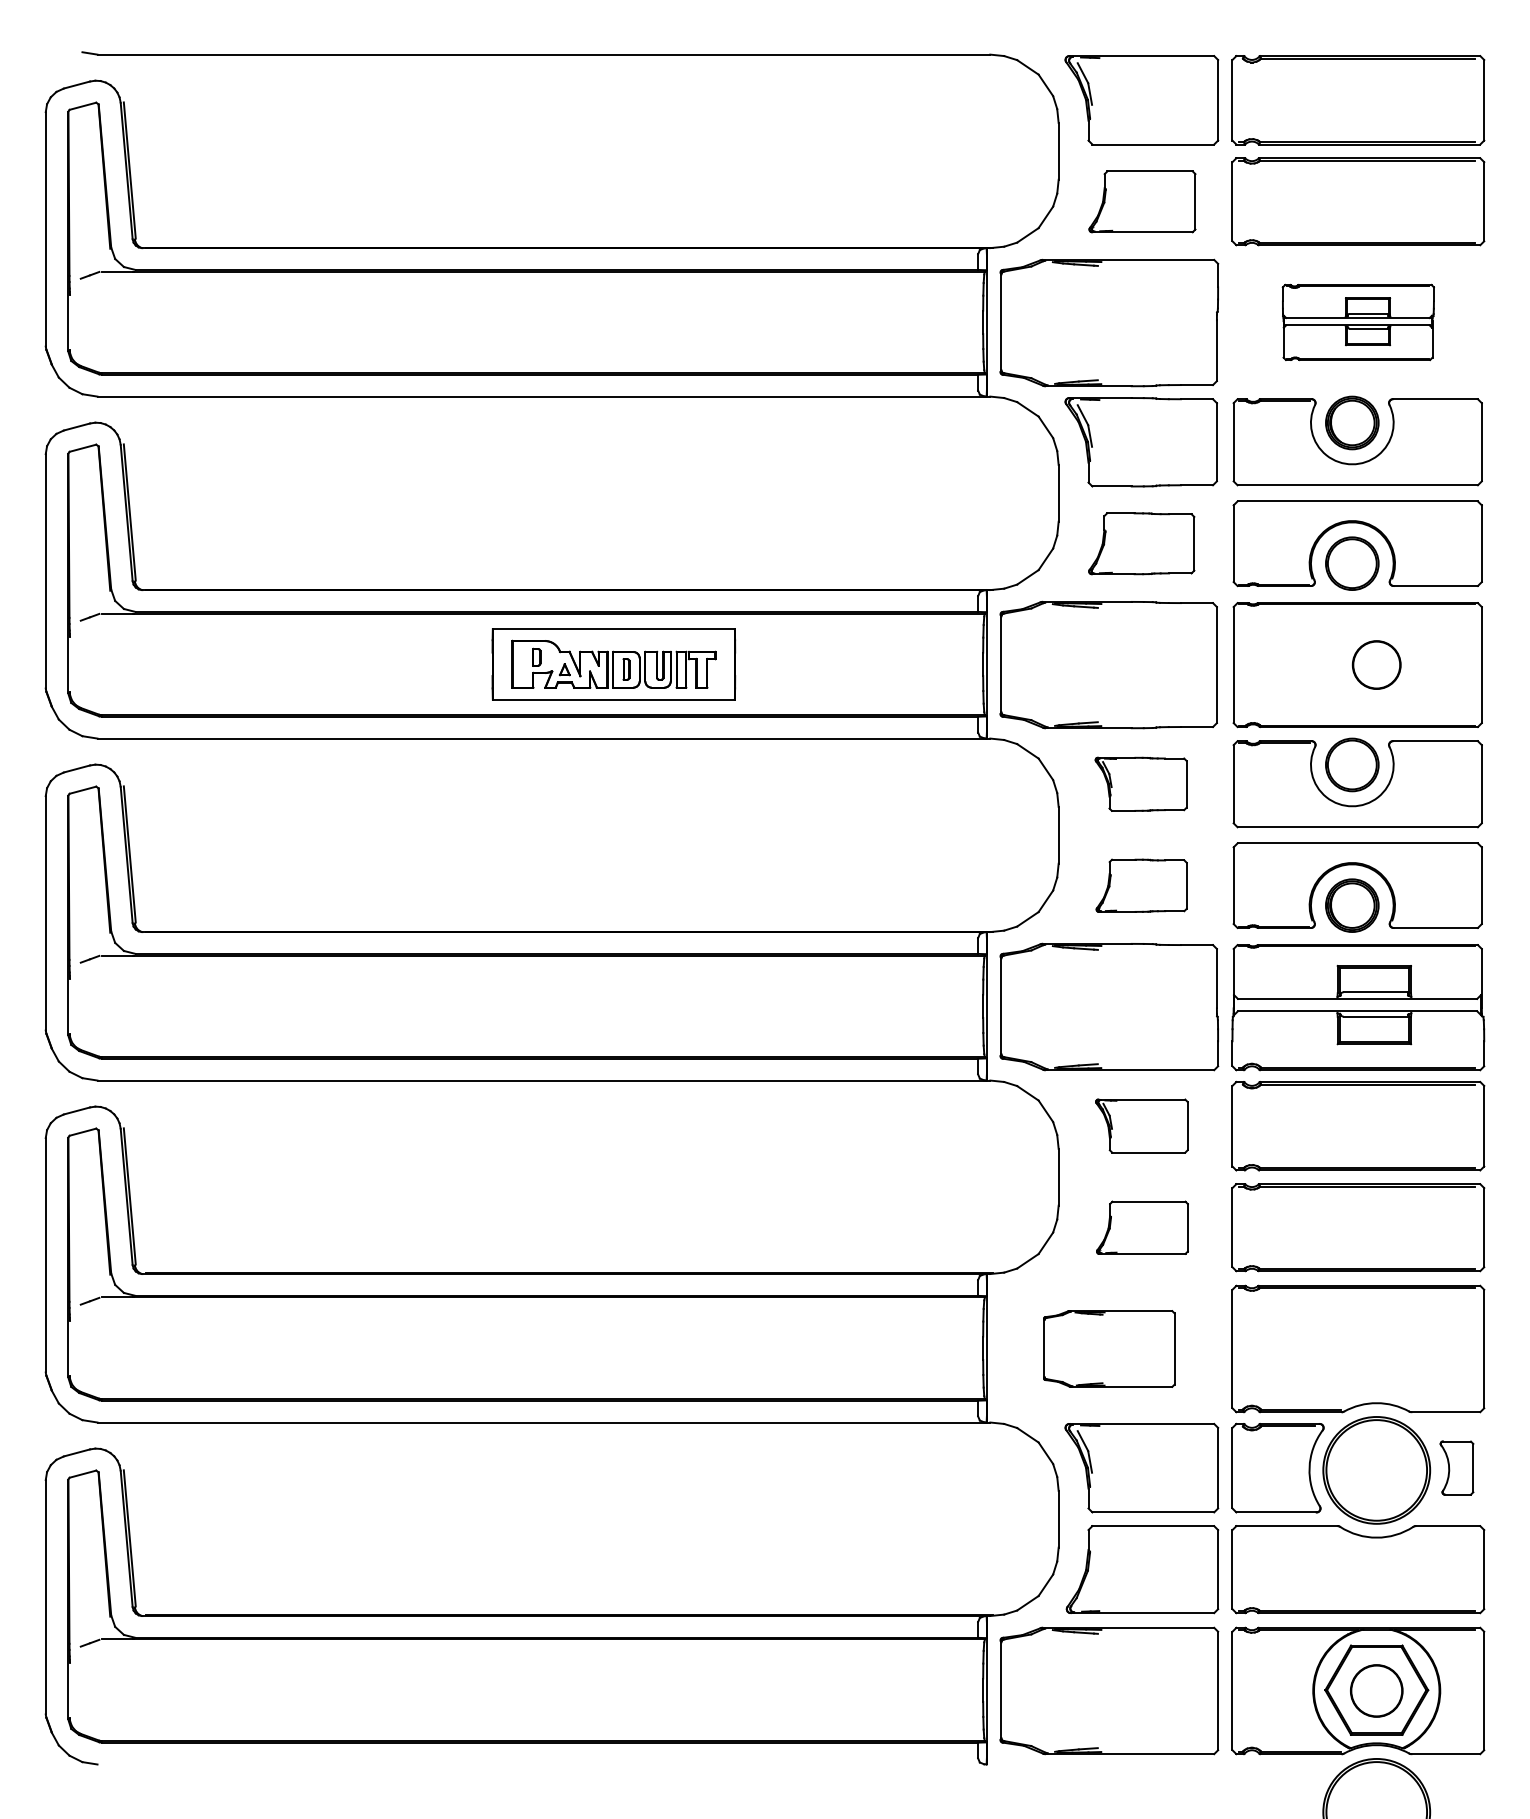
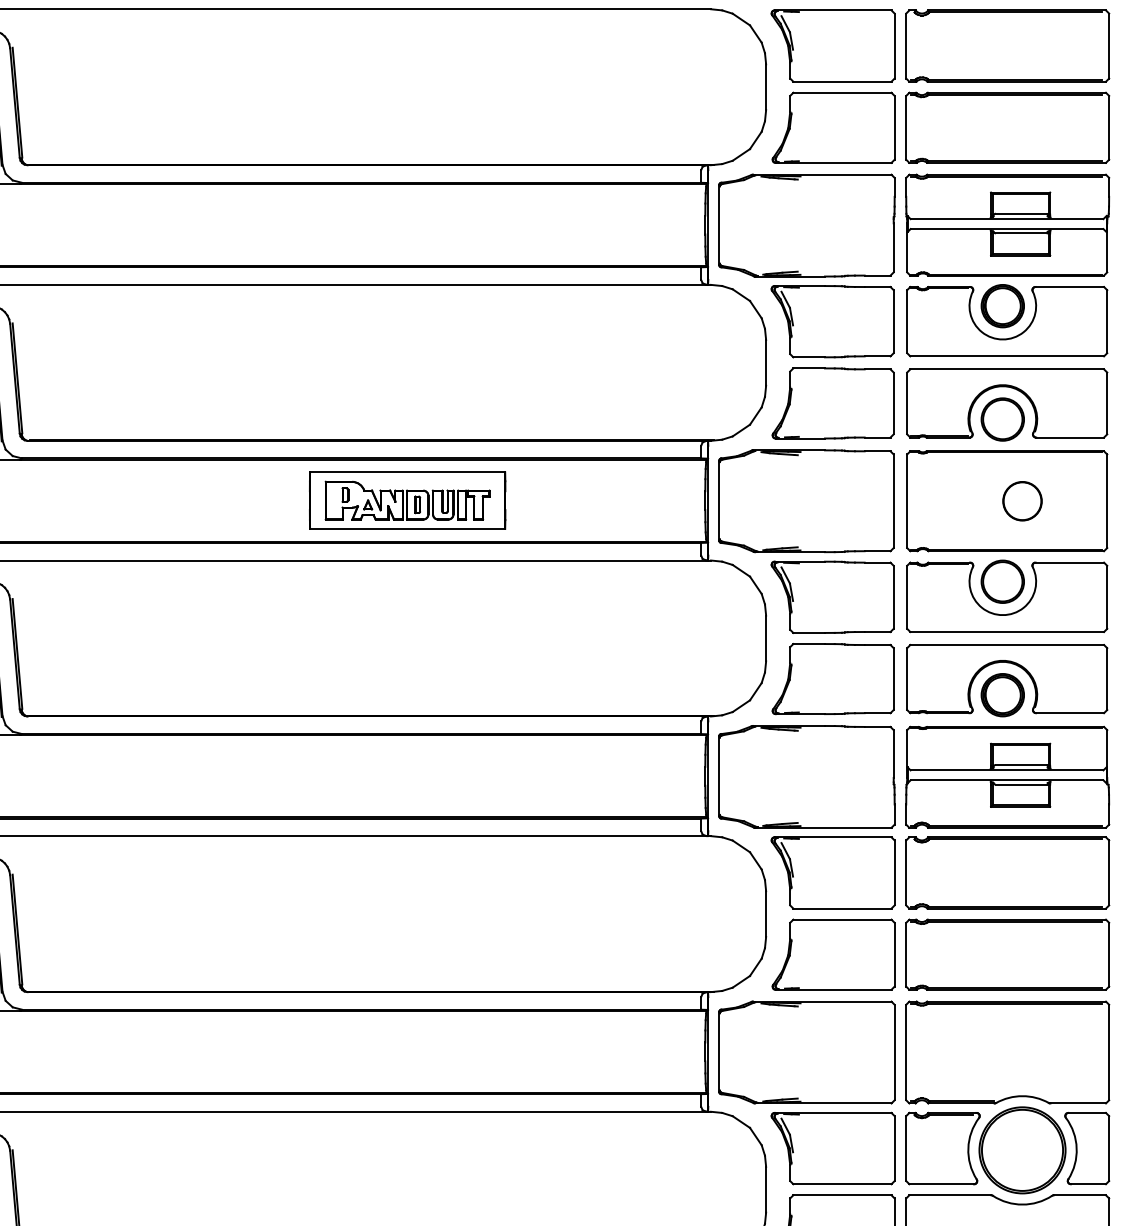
part: (1142, 201) -> (833, 127), size x1.43
part: (1358, 322) -> (1007, 225), size x1.67
part: (1141, 543) -> (832, 403), size x1.43
part: (1140, 784) -> (832, 597), size x1.67
part: (1141, 885) -> (832, 678), size x1.67
part: (1141, 1125) -> (832, 872), size x1.67
part: (1142, 1227) -> (833, 954), size x1.67
part: (1109, 1348) -> (807, 1052), size x1.67
part: (1456, 1467) -> (1086, 1148), size x1.67

